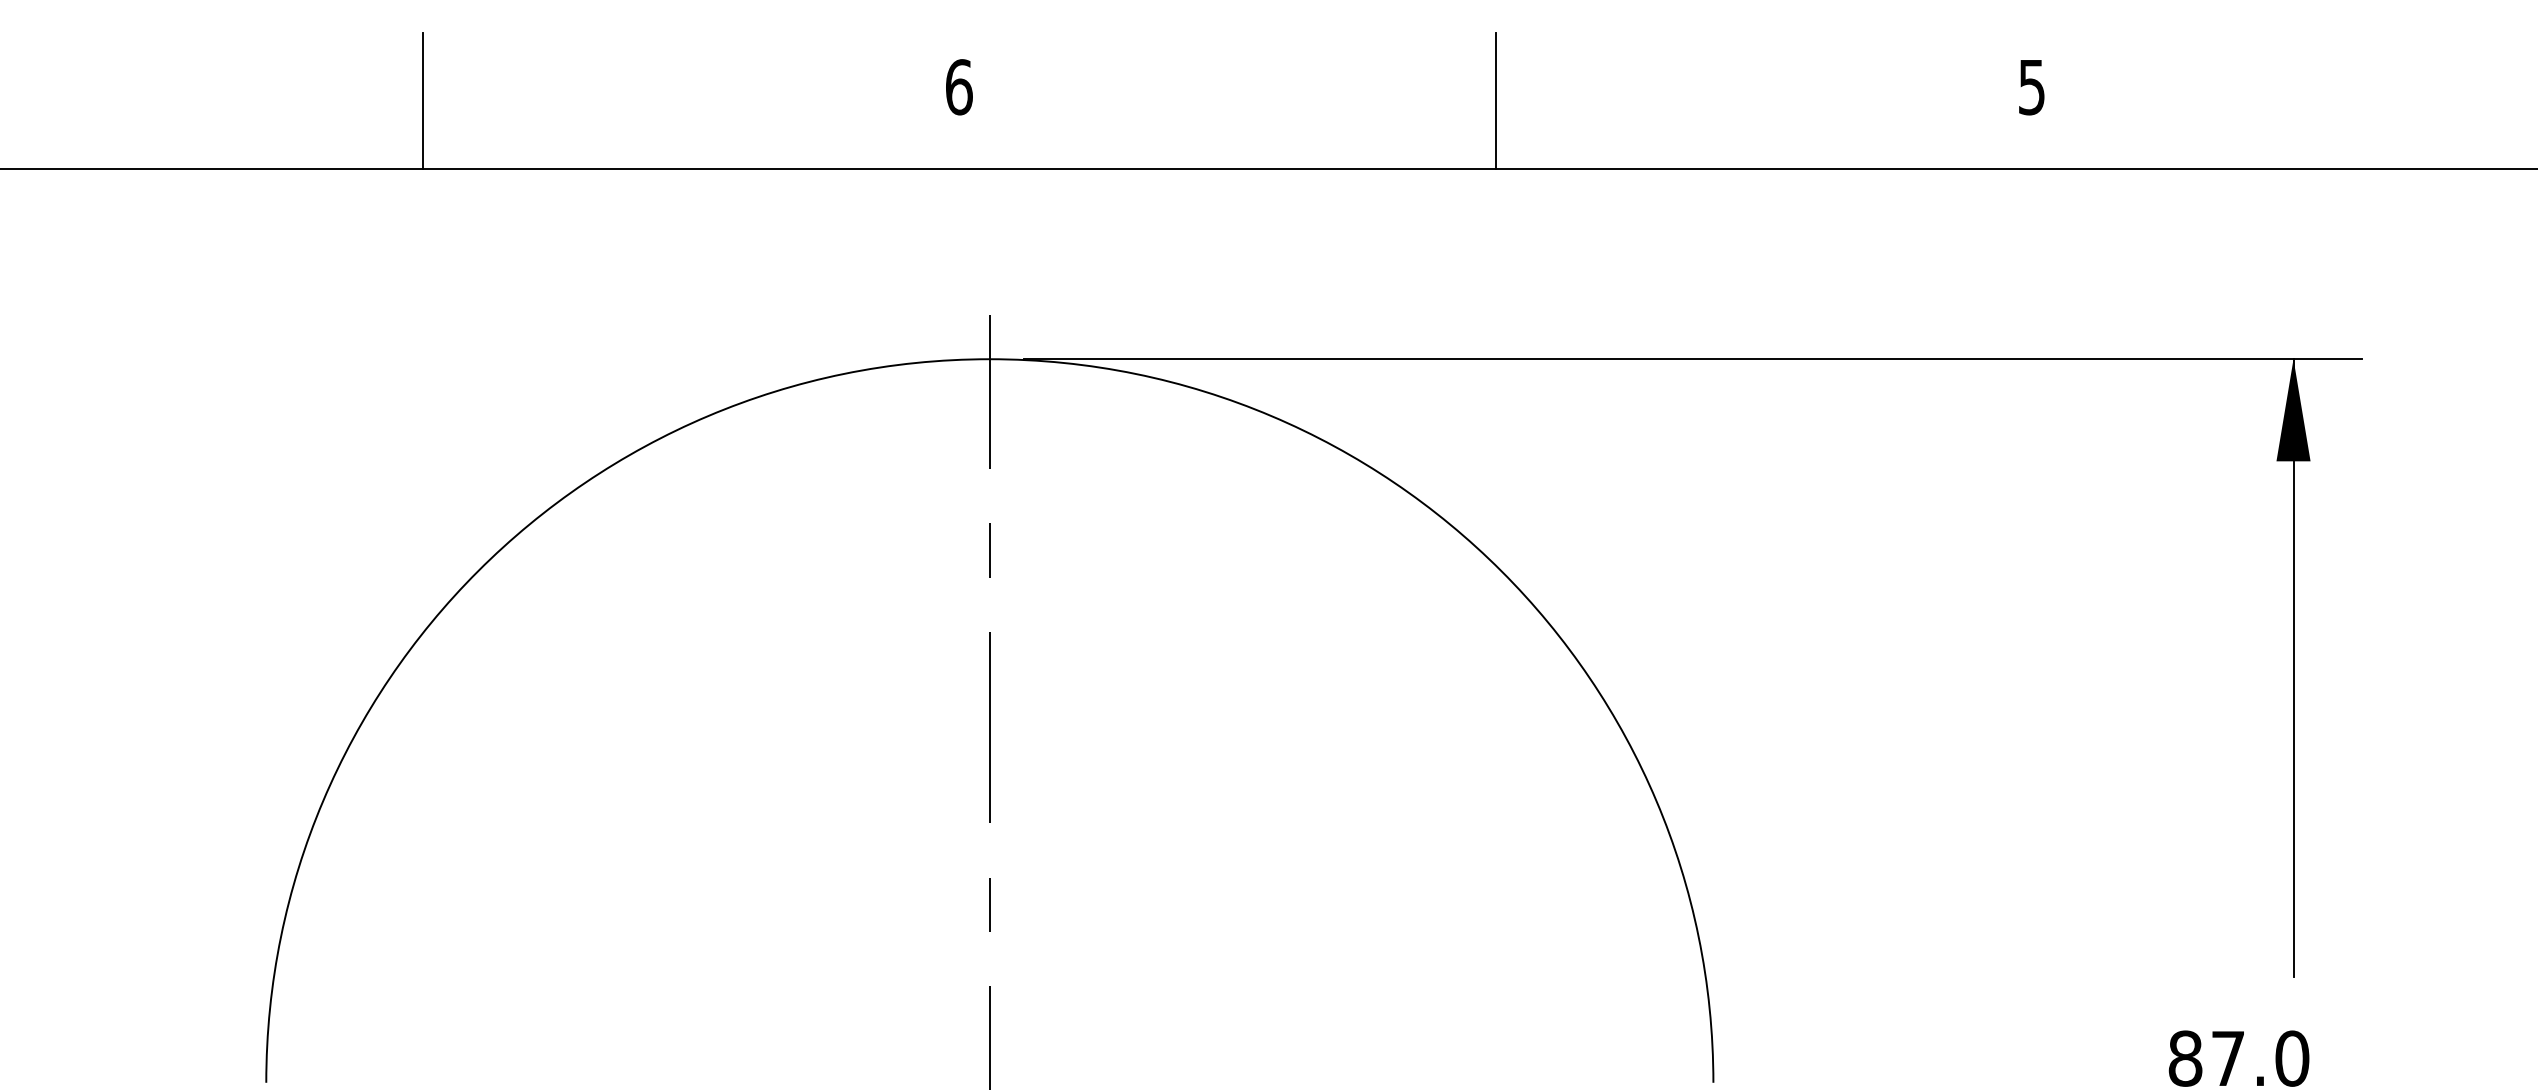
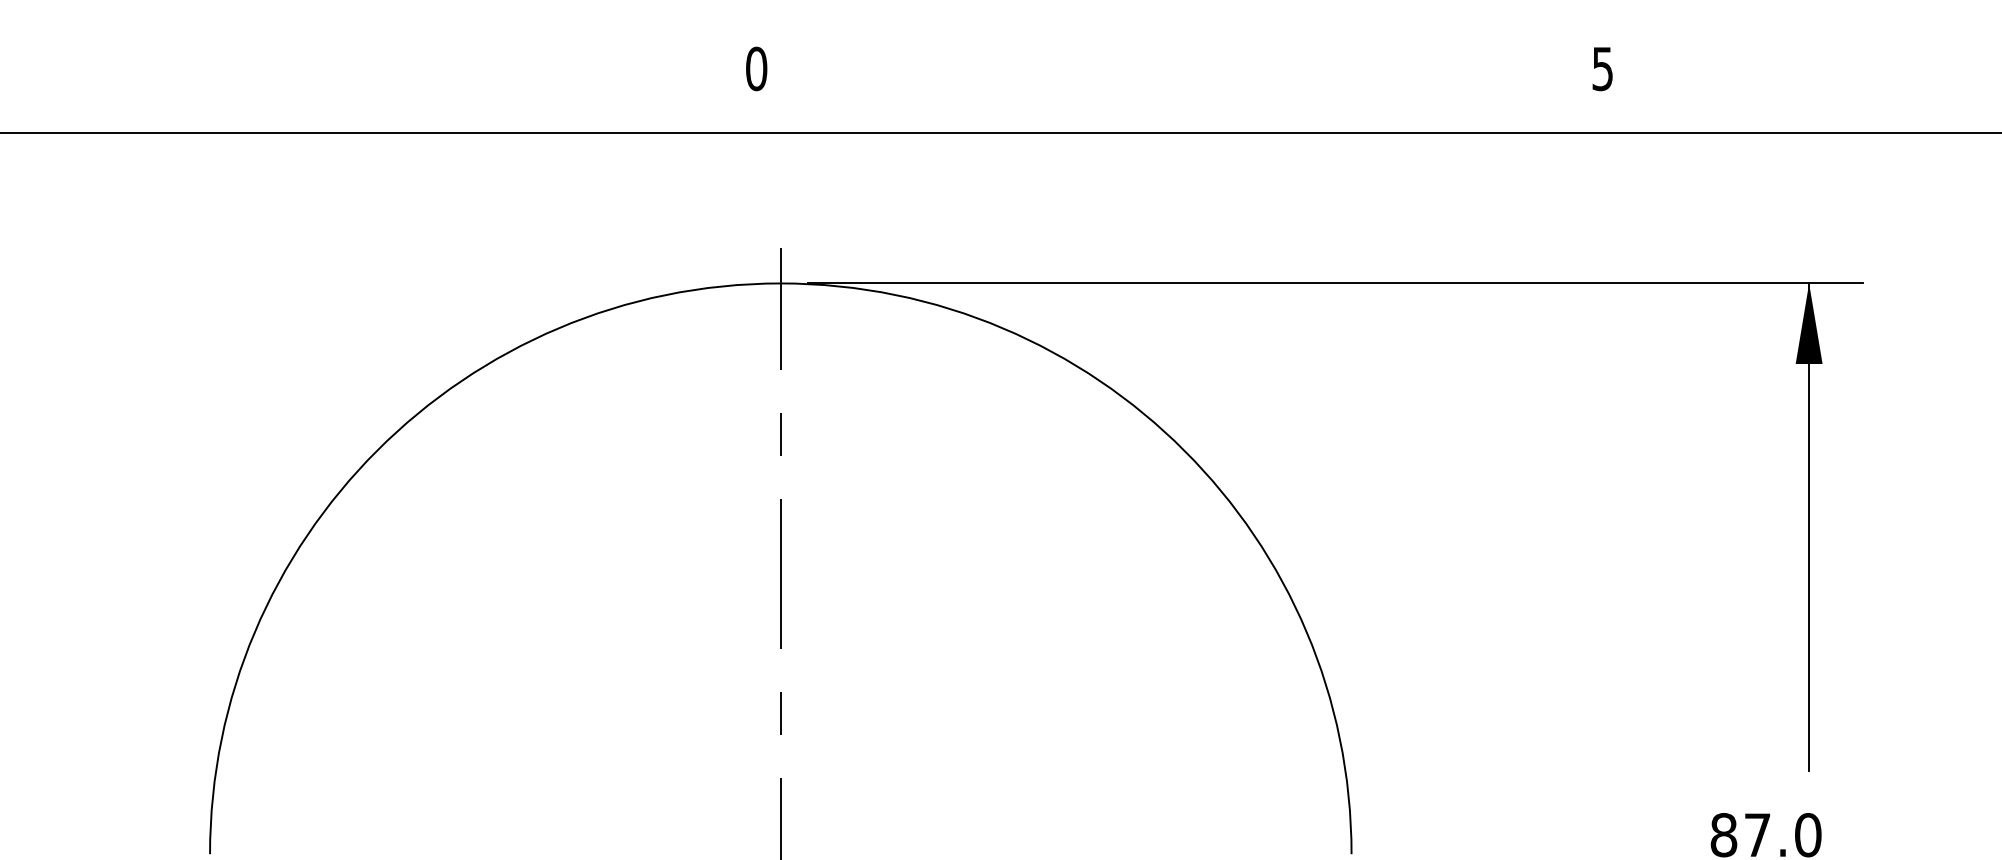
text: (958, 87) -> (756, 69), 6 -> 0
line: (422, 100) -> (333, 79), removed
line: (1495, 100) -> (1179, 79), removed

